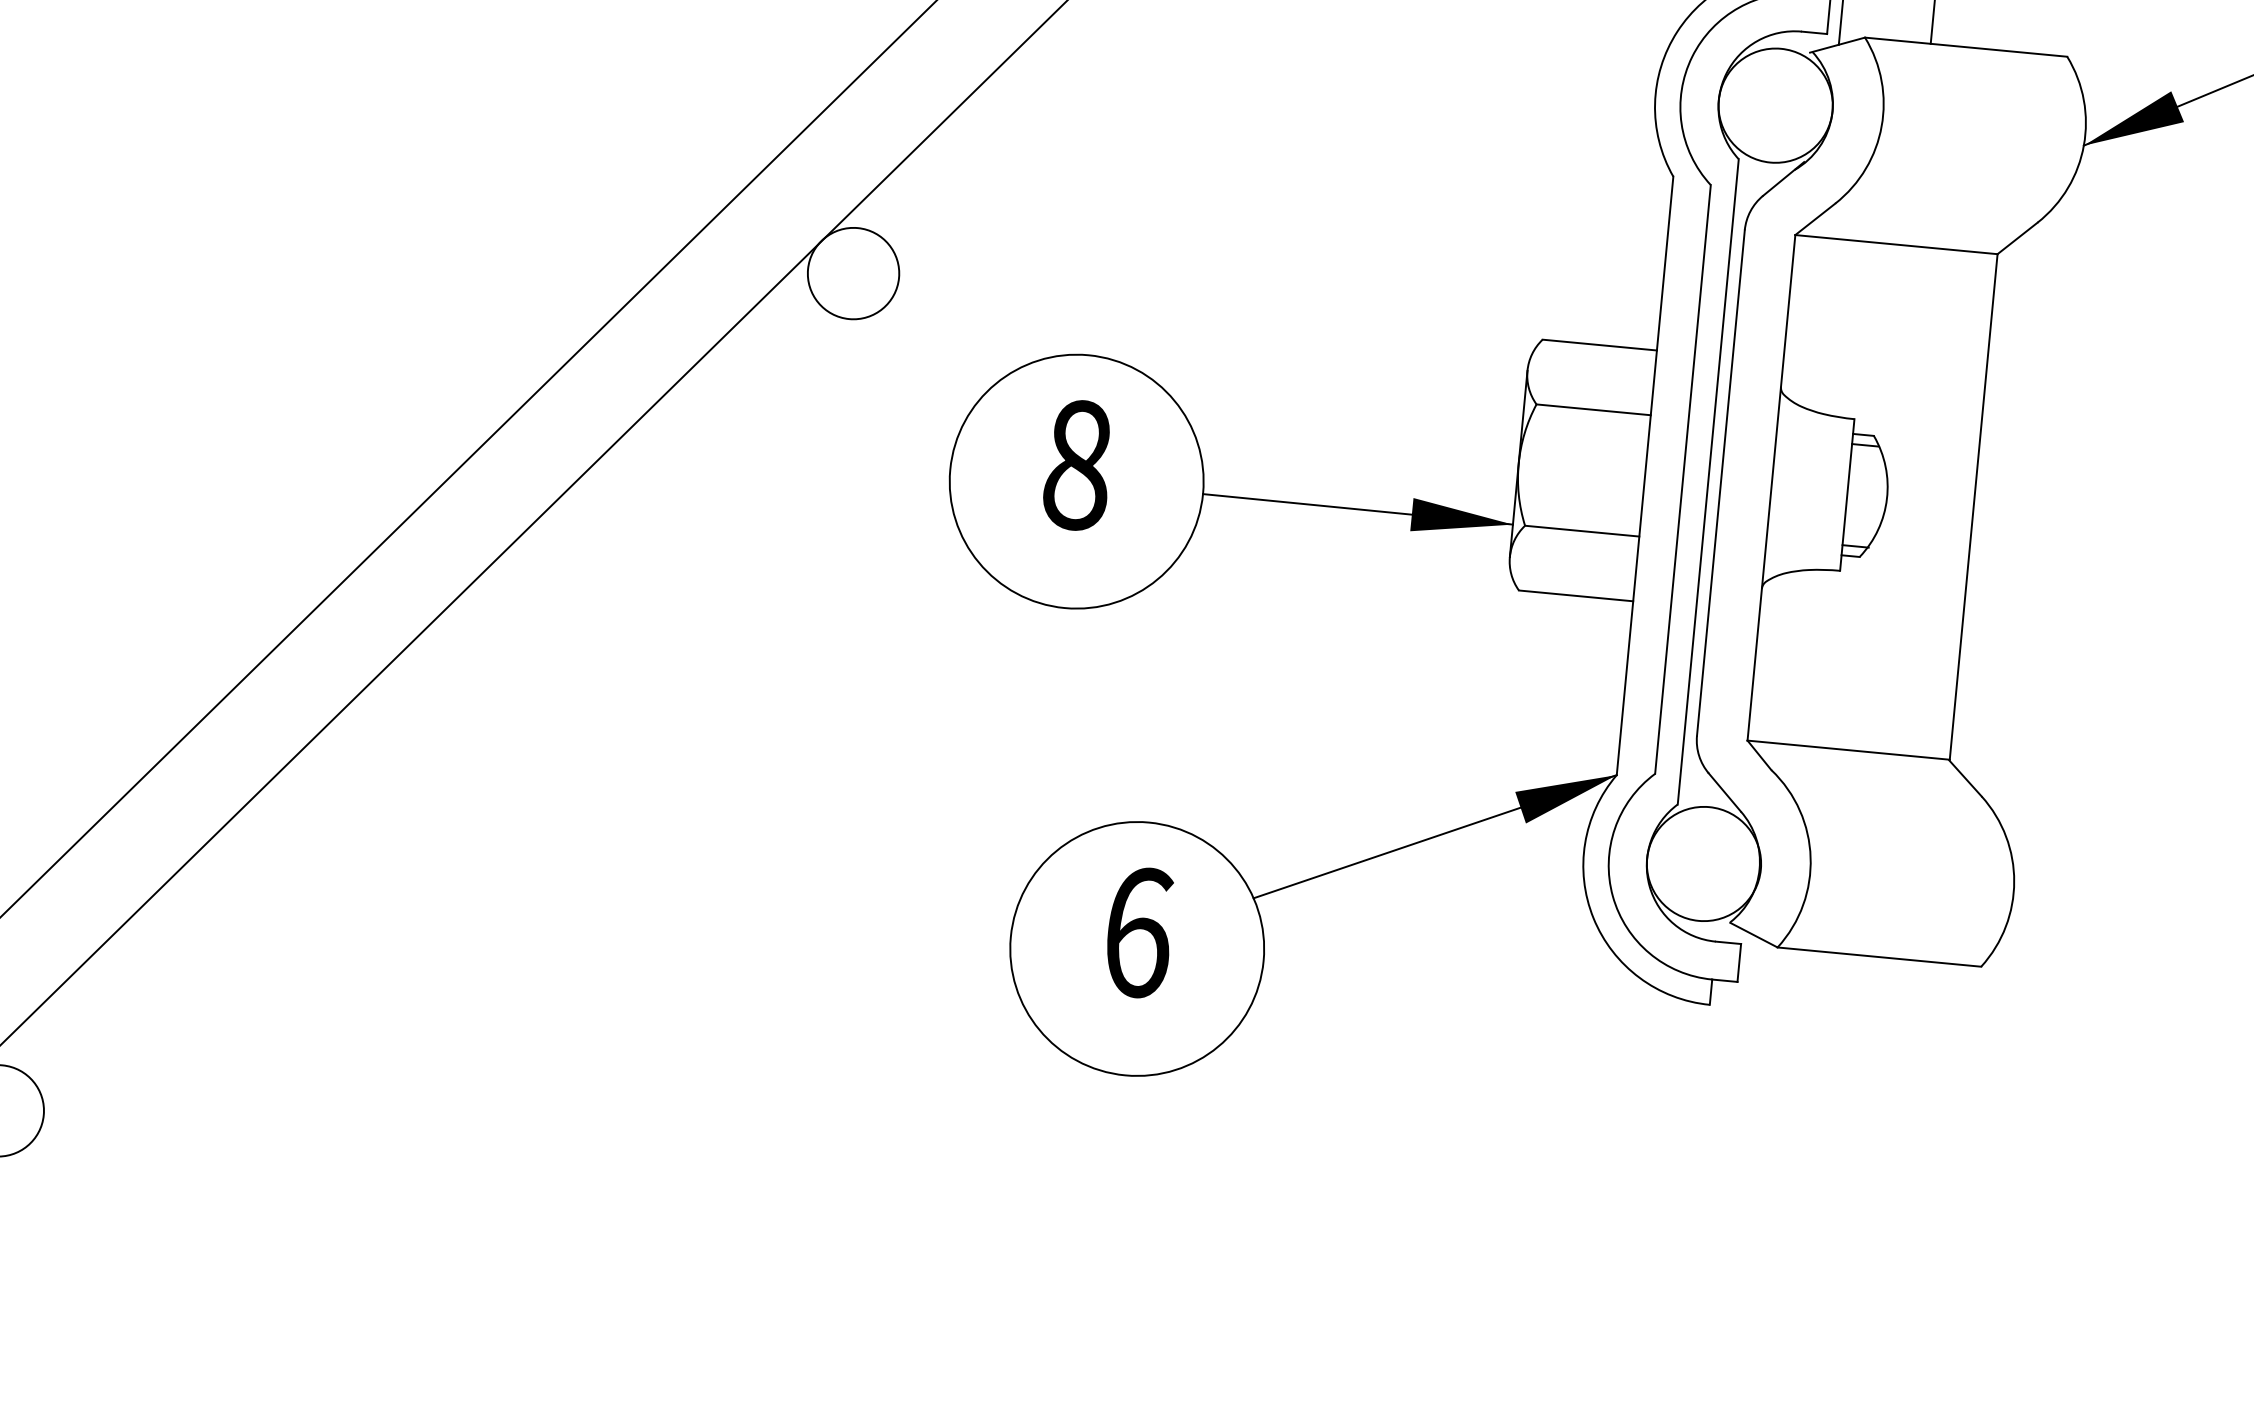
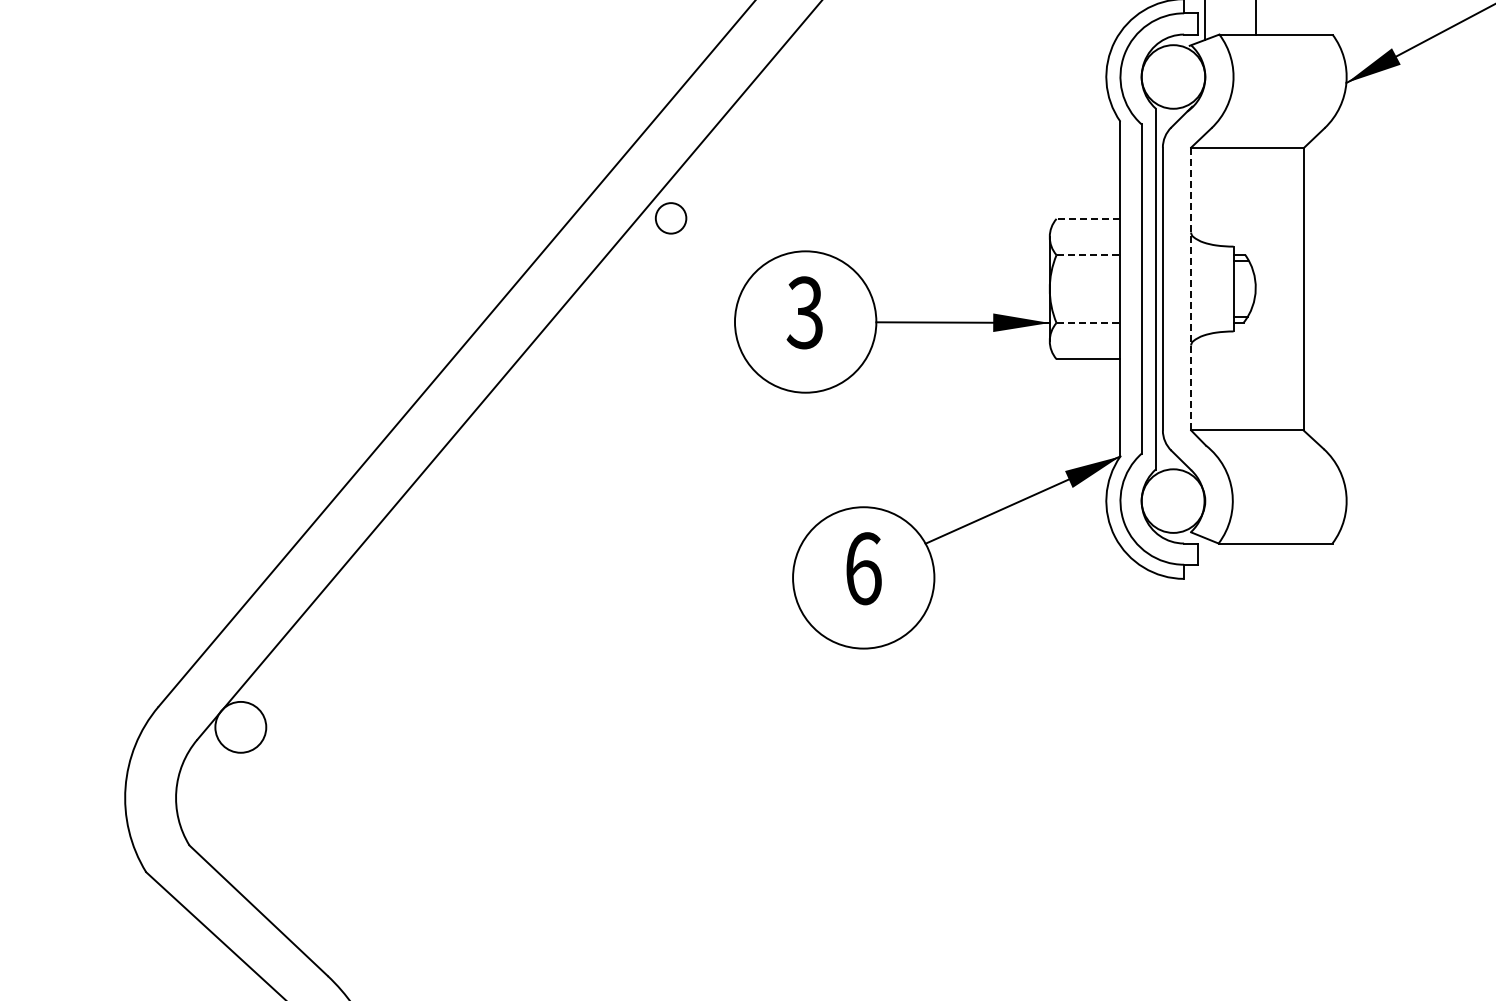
circle: (852, 271) -> (670, 217), size x0.6
line: (1599, 344) -> (1088, 218), solid -> dashed
line: (1593, 410) -> (1088, 255), solid -> dashed
text: (1076, 464) -> (804, 312), 8 -> 3
line: (1772, 486) -> (1191, 288), solid -> dashed
line: (1582, 530) -> (1088, 322), solid -> dashed

